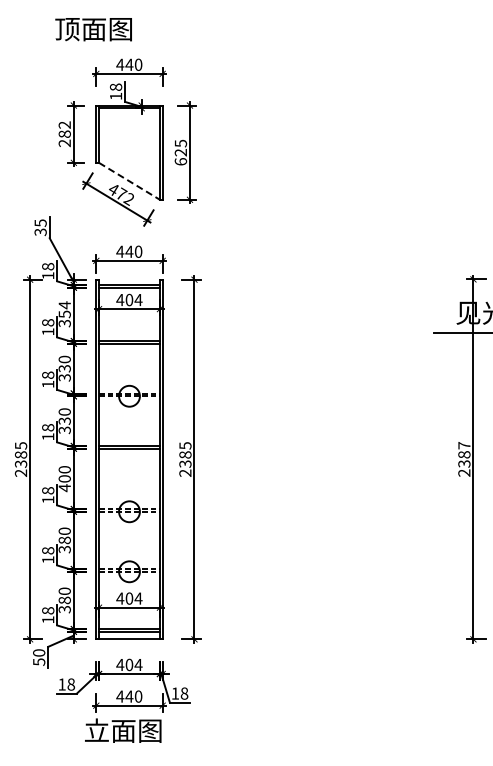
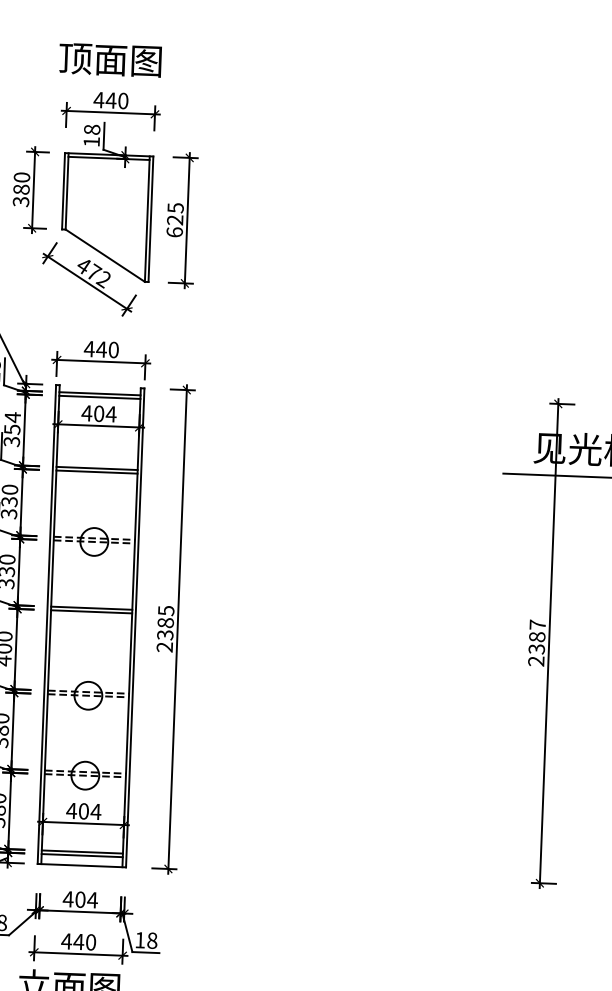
text: (93, 29) -> (110, 60), moved
text: (64, 134) -> (21, 190), 282 -> 380
line: (129, 181) -> (105, 255), dashed -> solid

